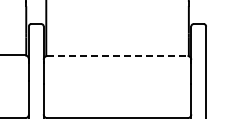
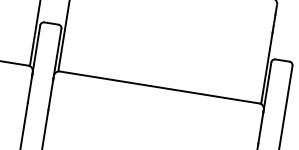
line: (118, 56) -> (160, 88), dashed -> solid

